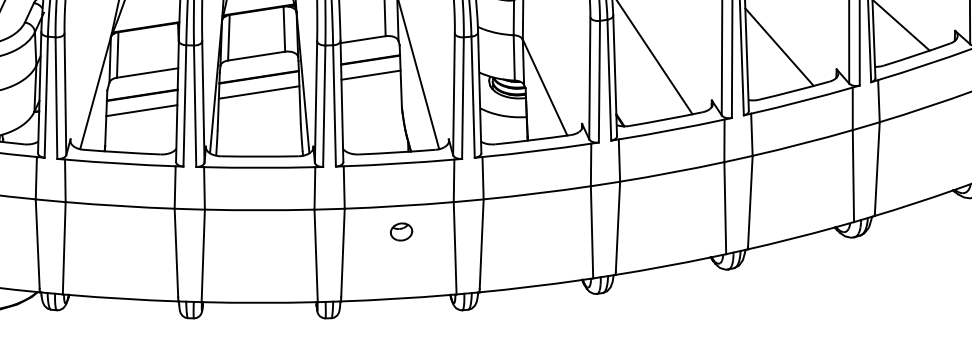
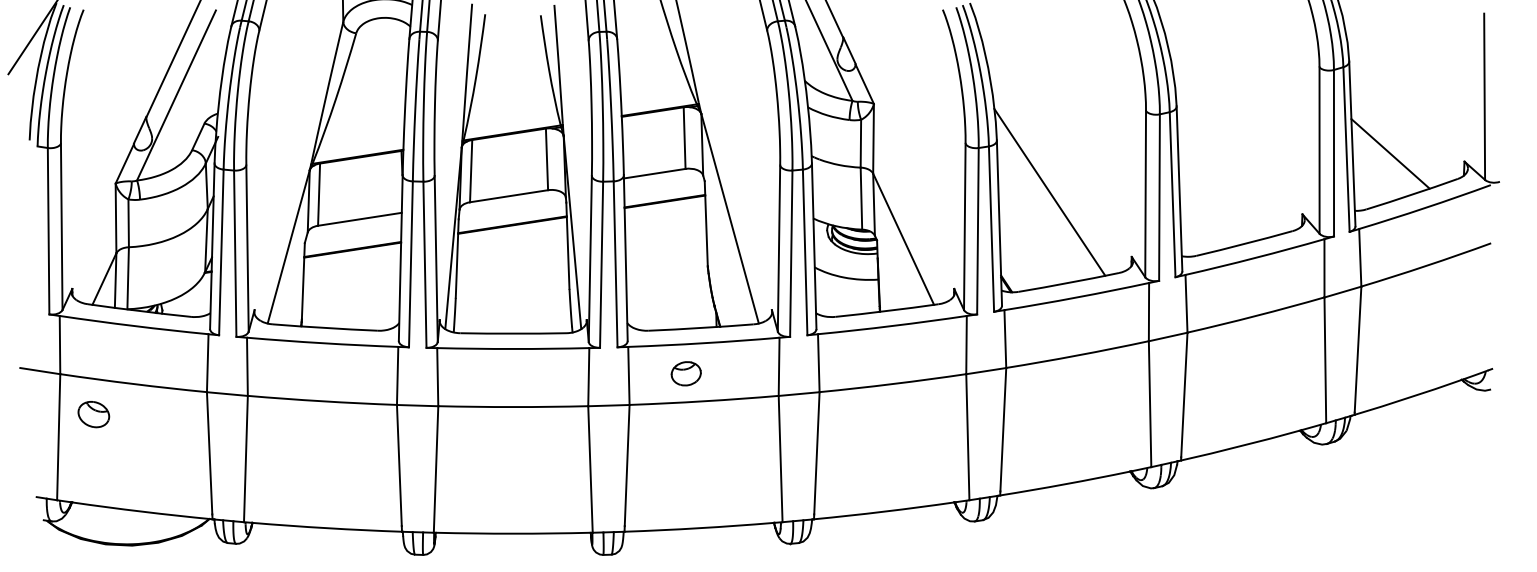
line: (779, 46) -> (1224, 183), removed
line: (370, 75) -> (665, 222), removed
line: (259, 92) -> (512, 245), removed
line: (141, 110) -> (351, 270), removed
part: (400, 231) -> (685, 373), moved

